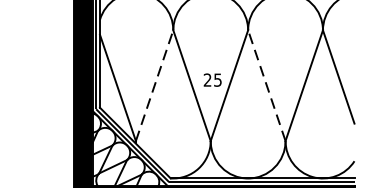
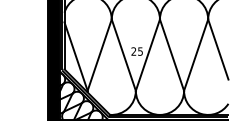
line: (154, 86) -> (99, 55), dashed -> solid
line: (267, 86) -> (172, 55), dashed -> solid

